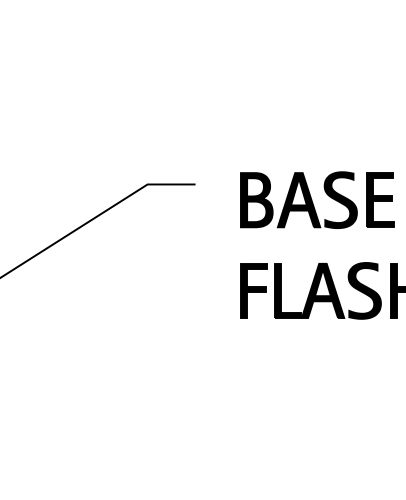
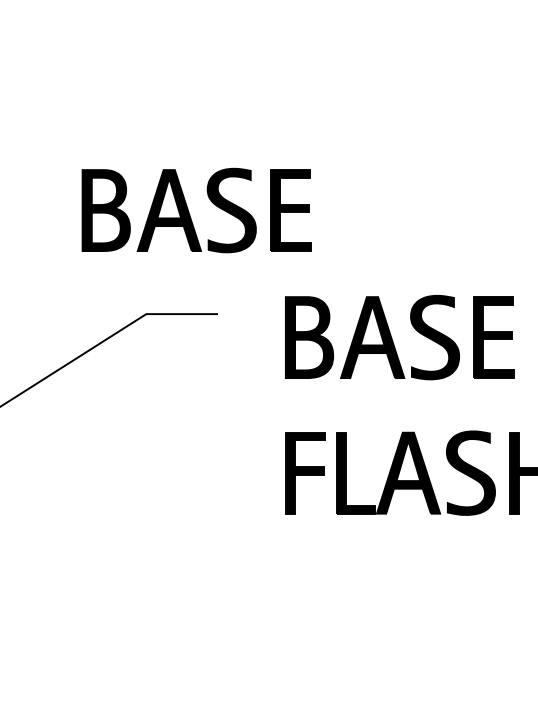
part: (181, 114) -> (196, 209), added

